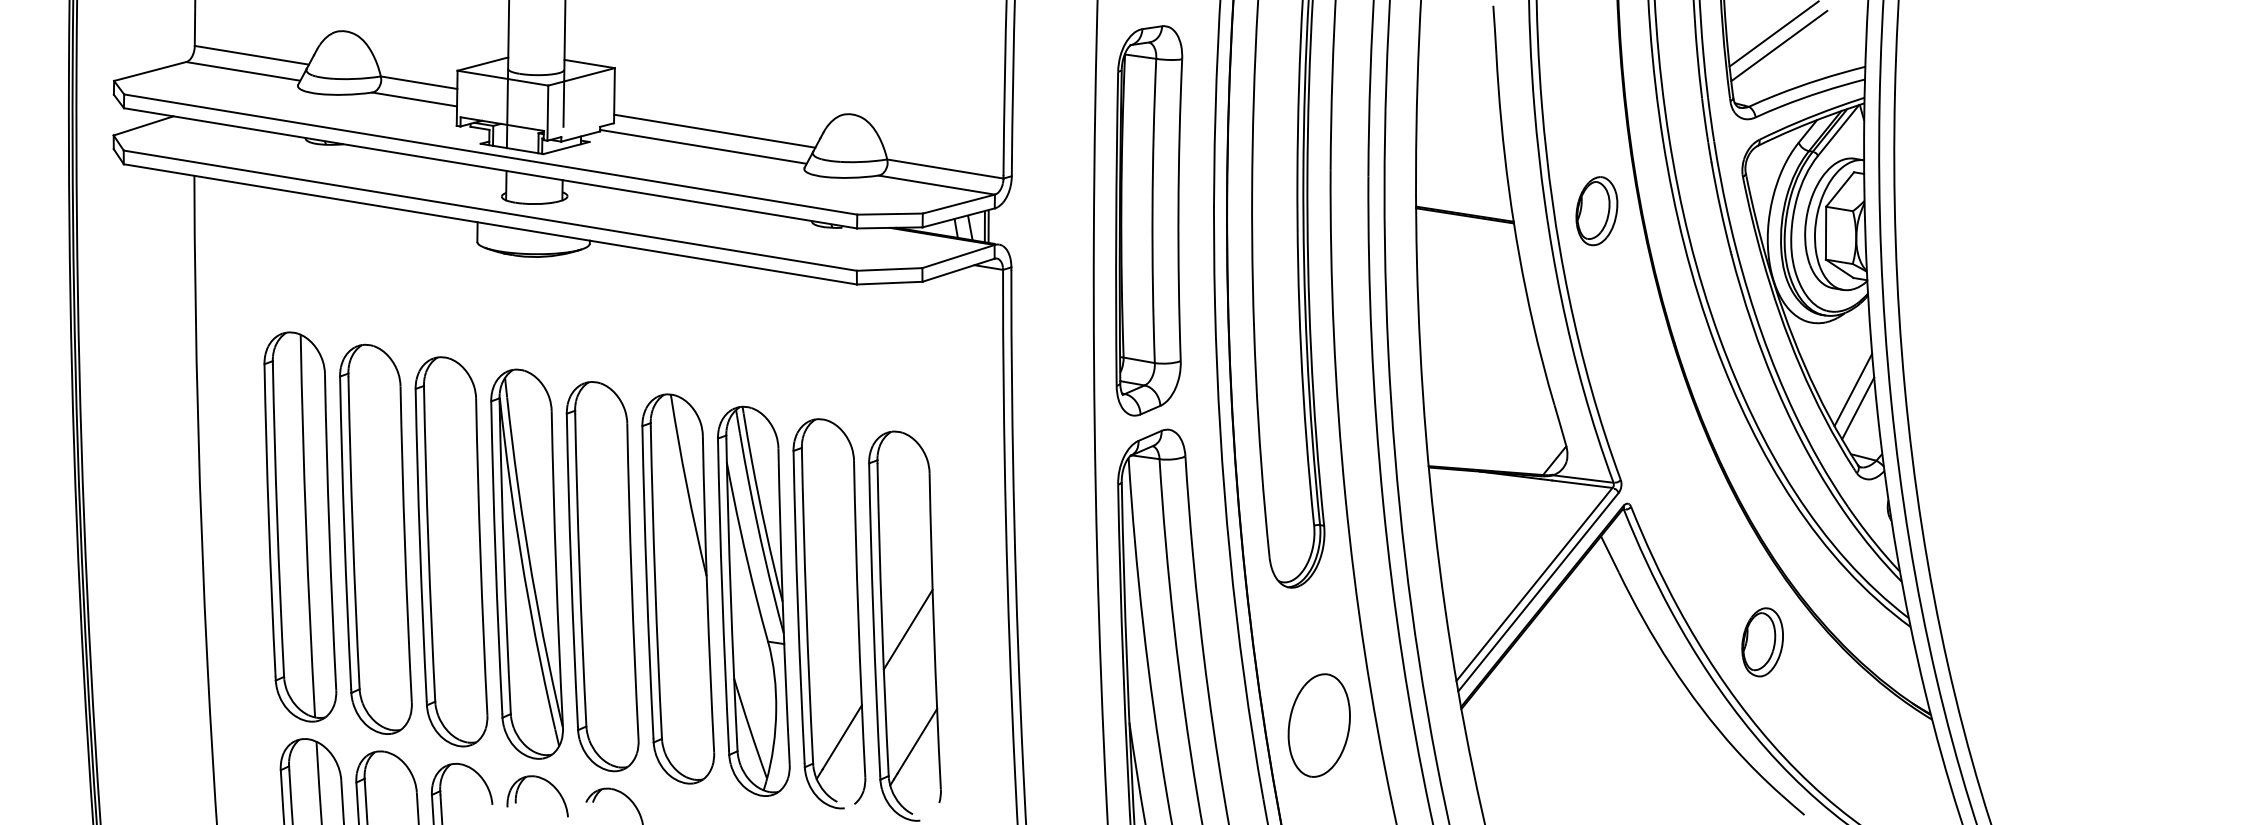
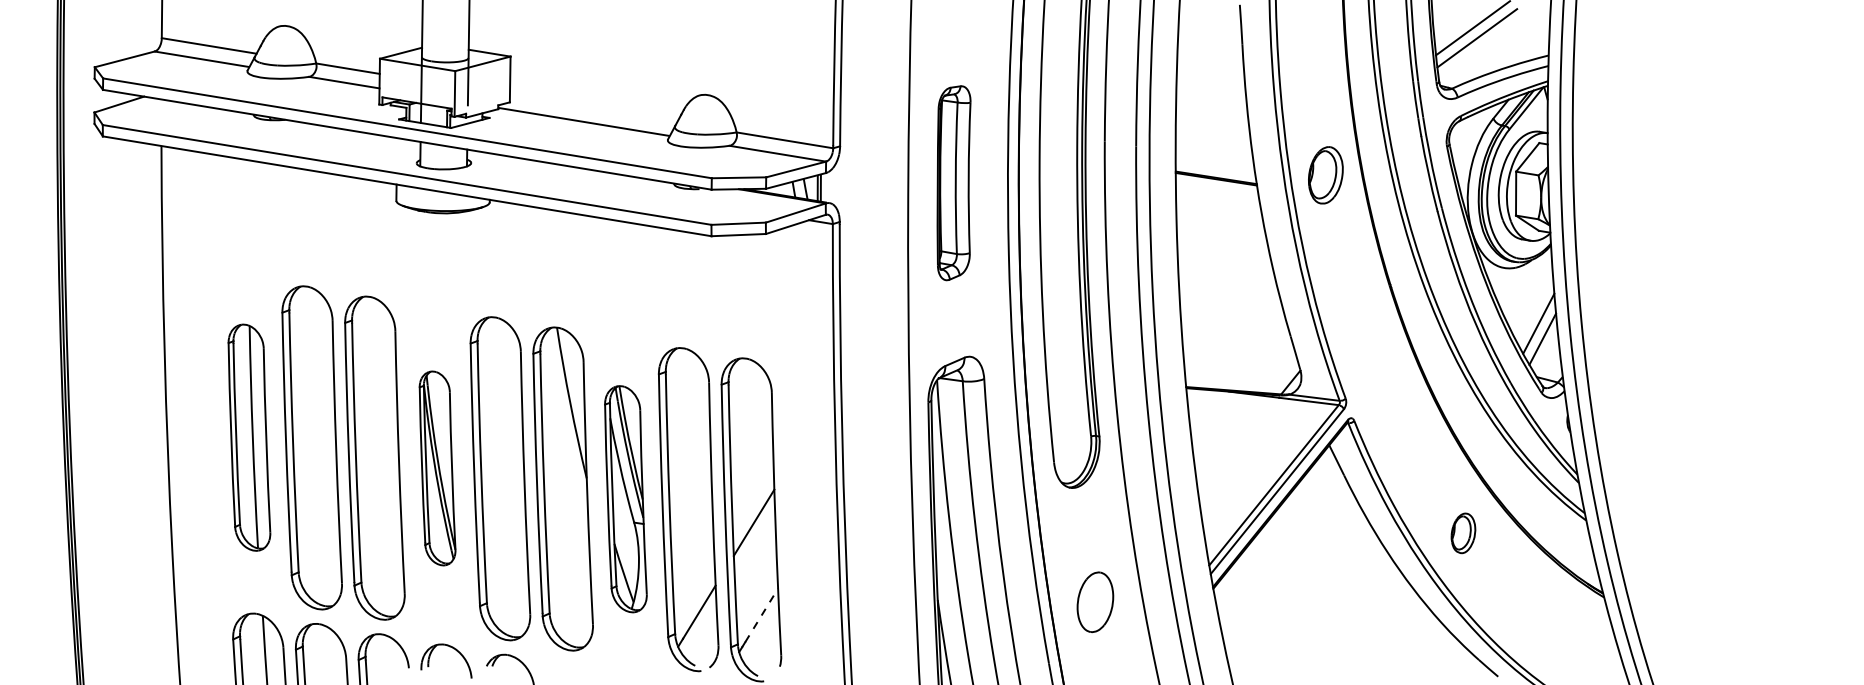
line: (714, 130) -> (593, 108), removed
part: (1148, 219) -> (953, 182), size x0.6
part: (300, 526) -> (249, 437), size x0.7
part: (526, 564) -> (437, 468), size x0.6
part: (753, 600) -> (625, 498), size x0.7
part: (1762, 642) -> (1463, 533), size x0.7
part: (1319, 724) -> (1095, 601), size x0.7
line: (917, 740) -> (761, 614), solid -> dashed

